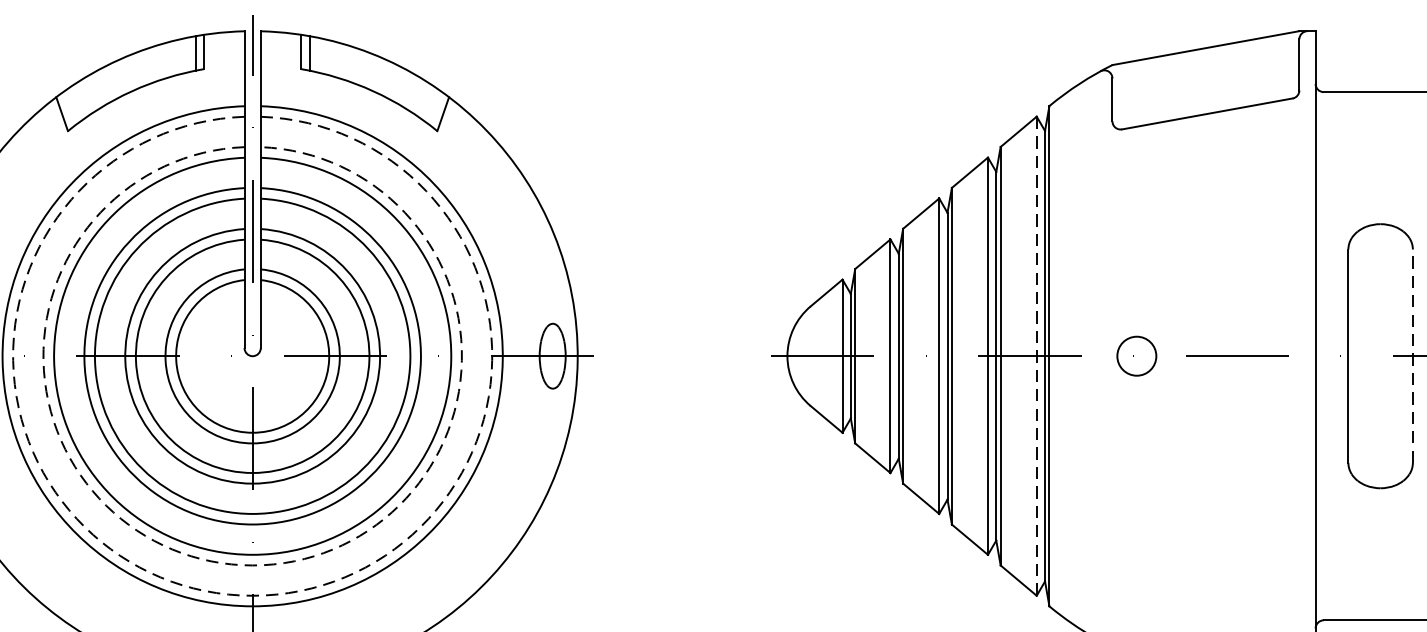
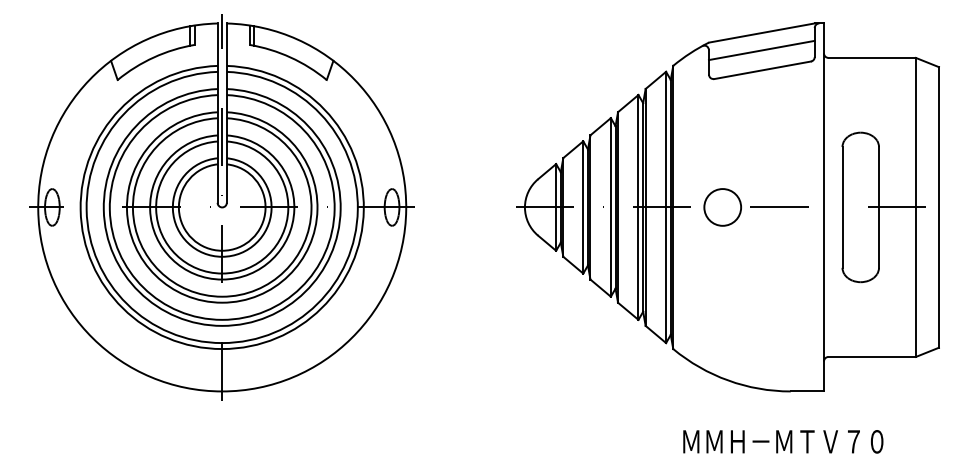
line: (1205, 78) -> (761, 50), added
line: (1413, 354) -> (879, 206), dashed -> solid
line: (1037, 356) -> (666, 207), dashed -> solid
circle: (1136, 356) -> (722, 207), size x1.67
arc: (253, 564) -> (222, 325), dashed -> solid
arc: (253, 596) -> (222, 343), dashed -> solid

